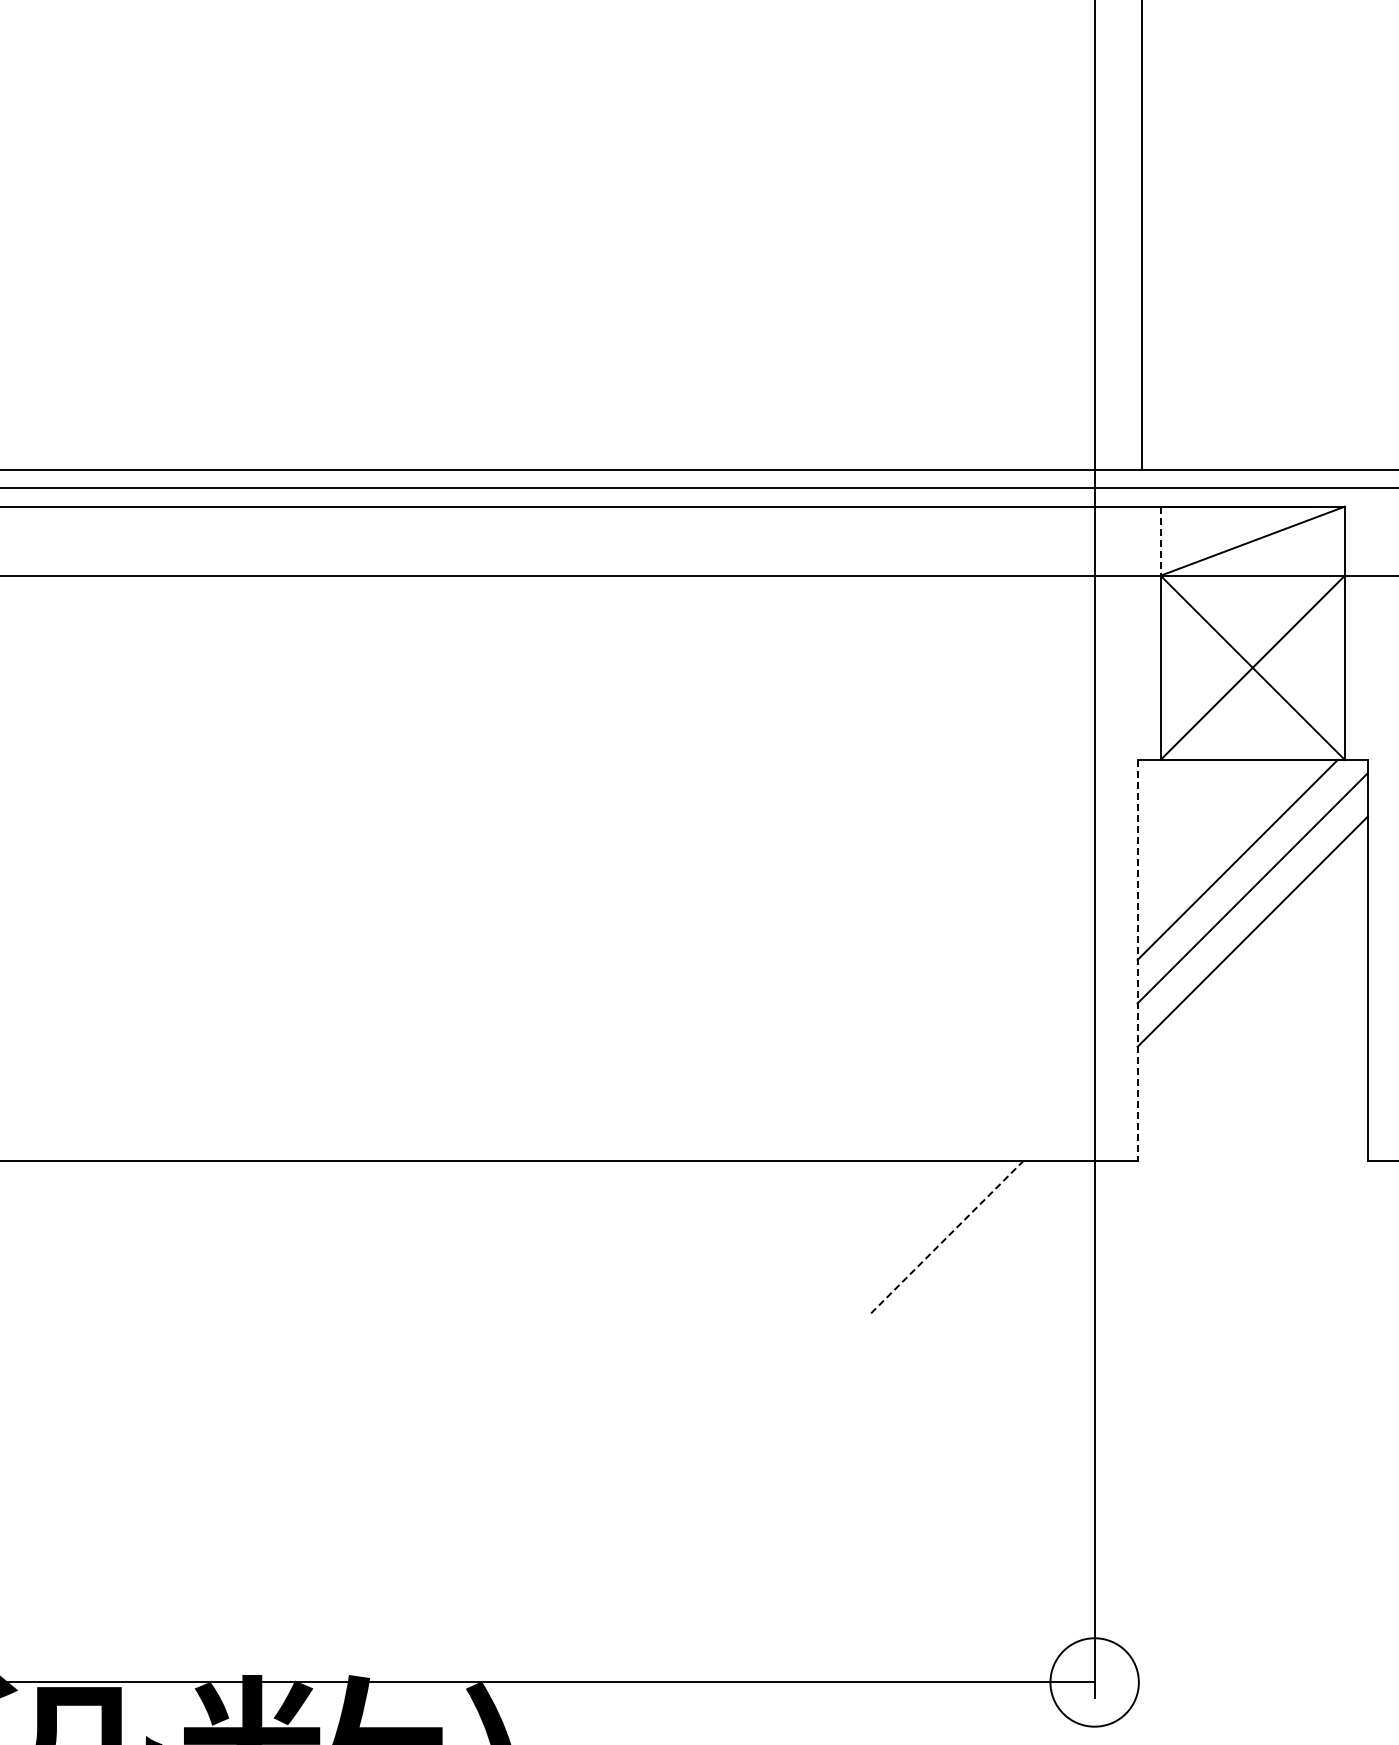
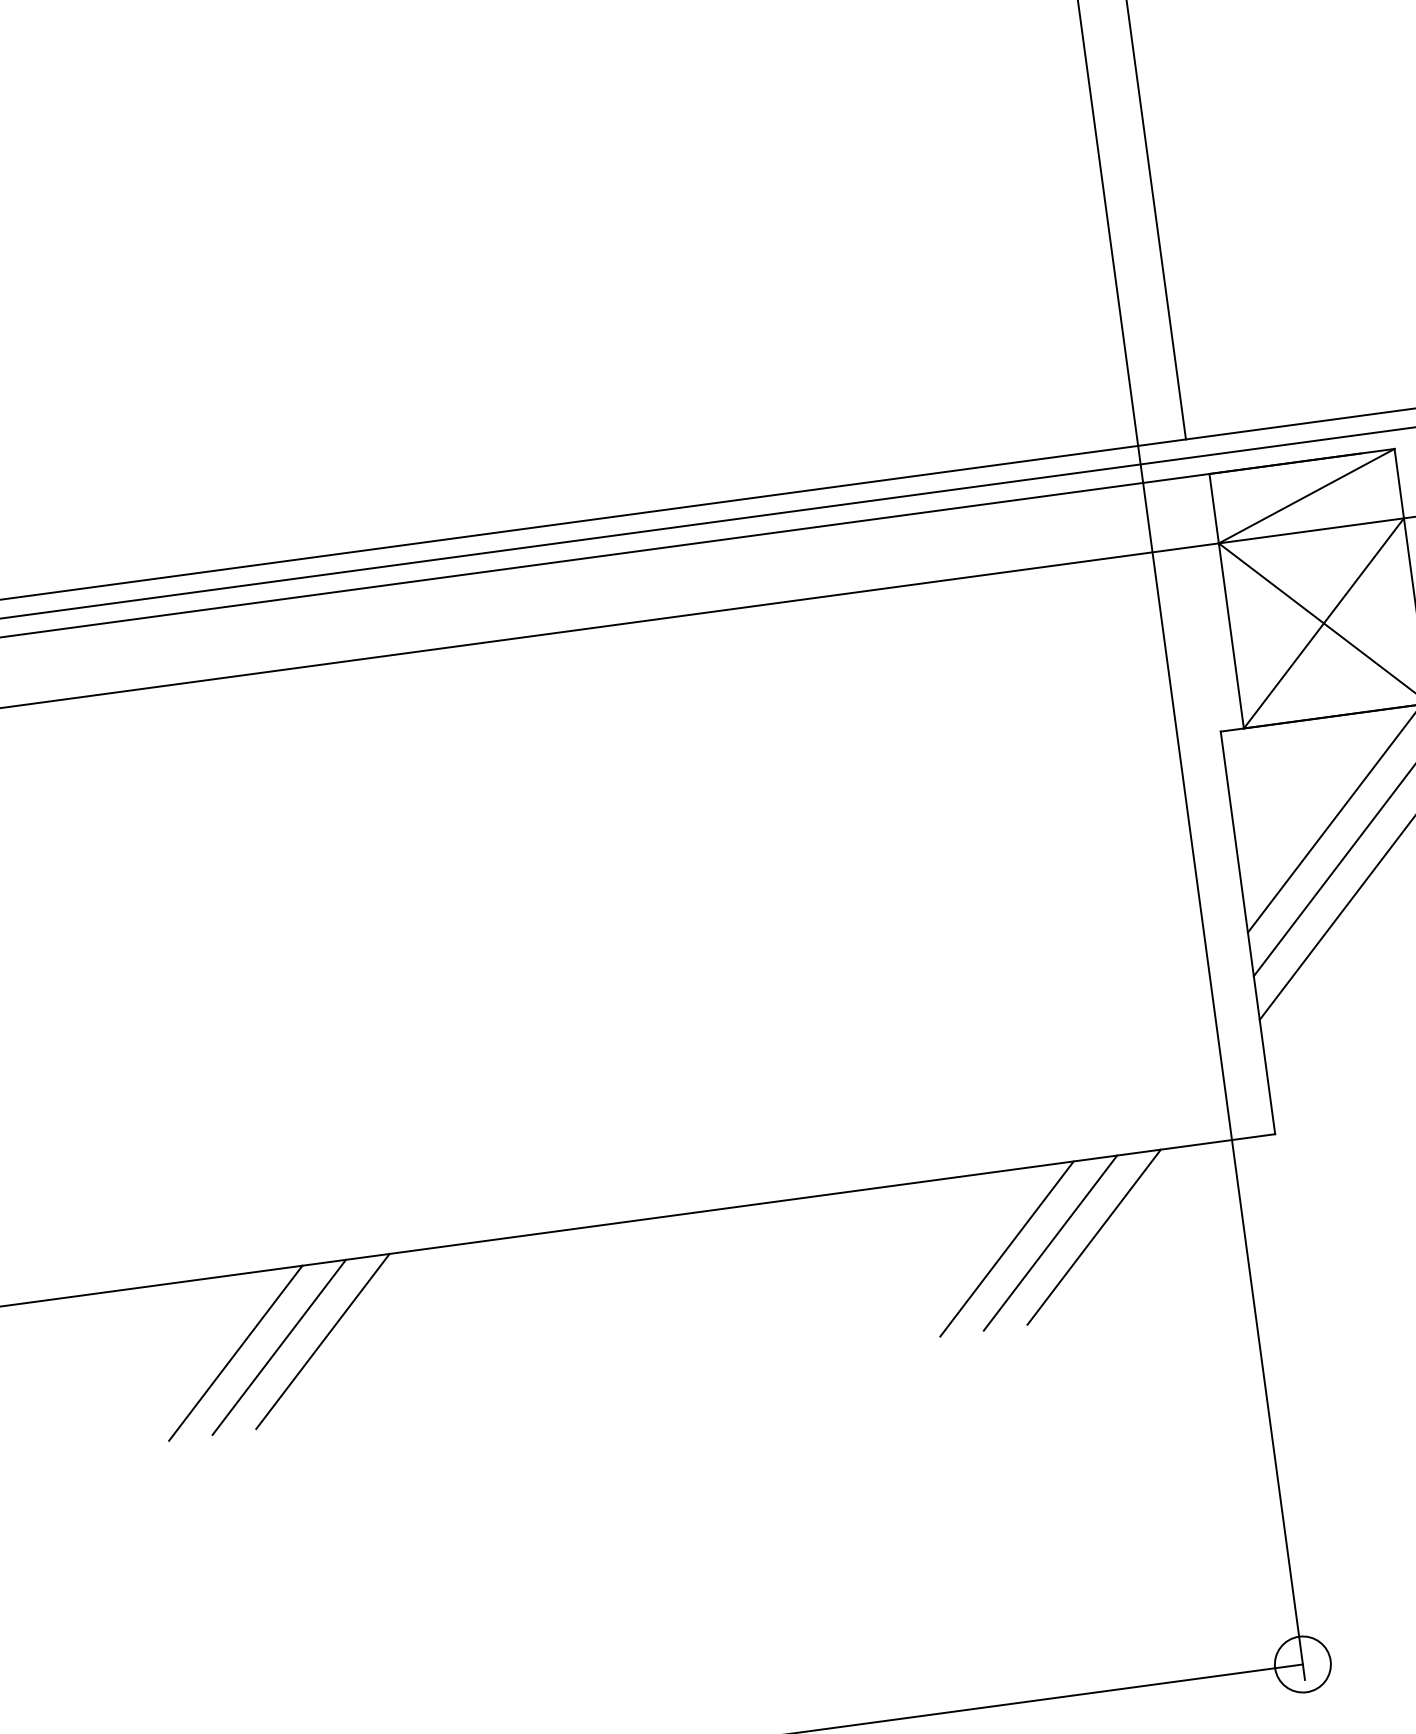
line: (1160, 541) -> (1214, 509), dashed -> solid
line: (1137, 960) -> (1247, 933), dashed -> solid
line: (92, 1237) -> (235, 1353), added
line: (135, 1237) -> (278, 1347), added
line: (179, 1237) -> (322, 1341), added
line: (860, 1237) -> (1007, 1249), added
line: (903, 1237) -> (1050, 1243), added
line: (947, 1237) -> (1094, 1237), dashed -> solid
circle: (1094, 1682) -> (1302, 1664), size x0.62

